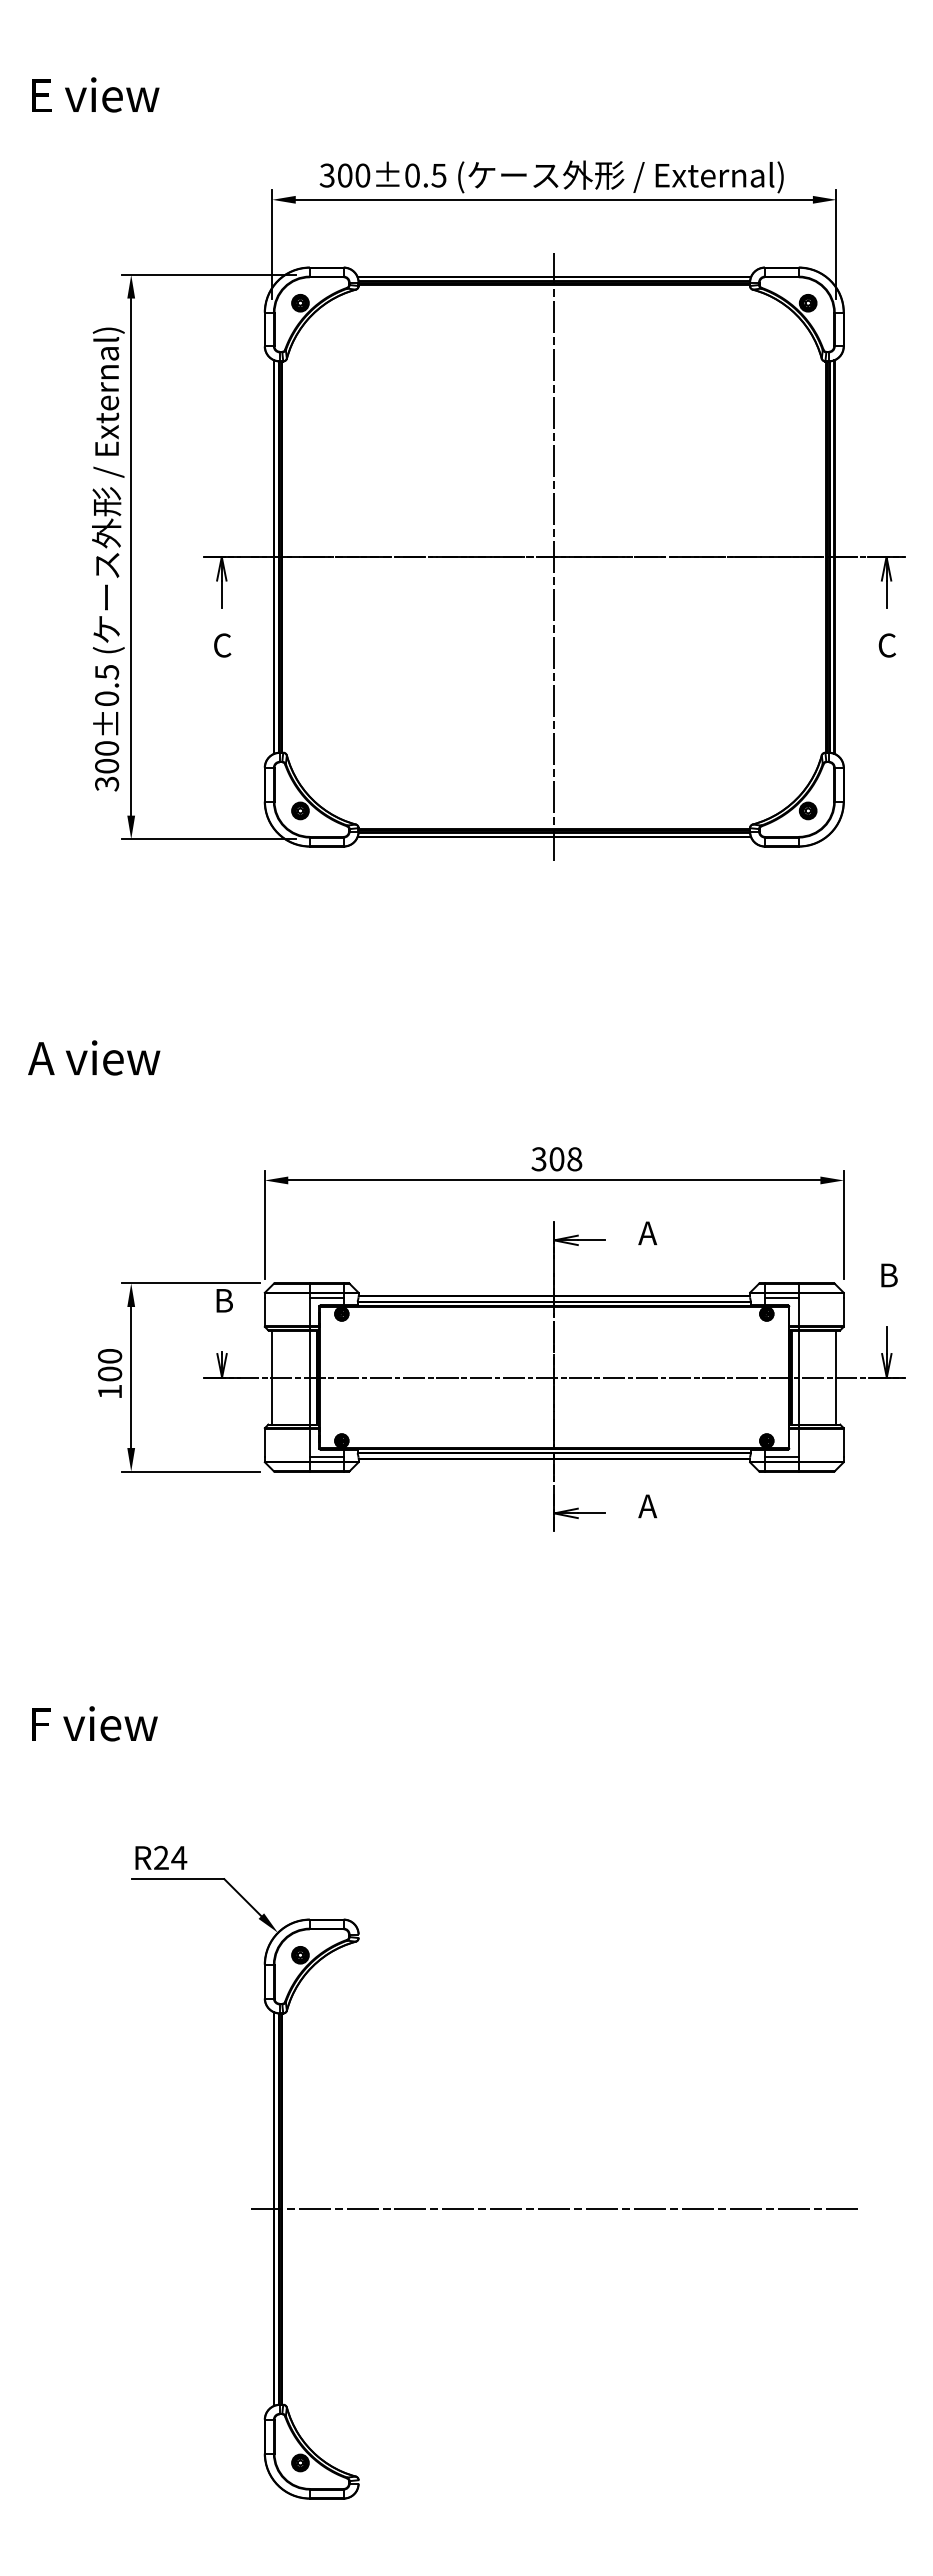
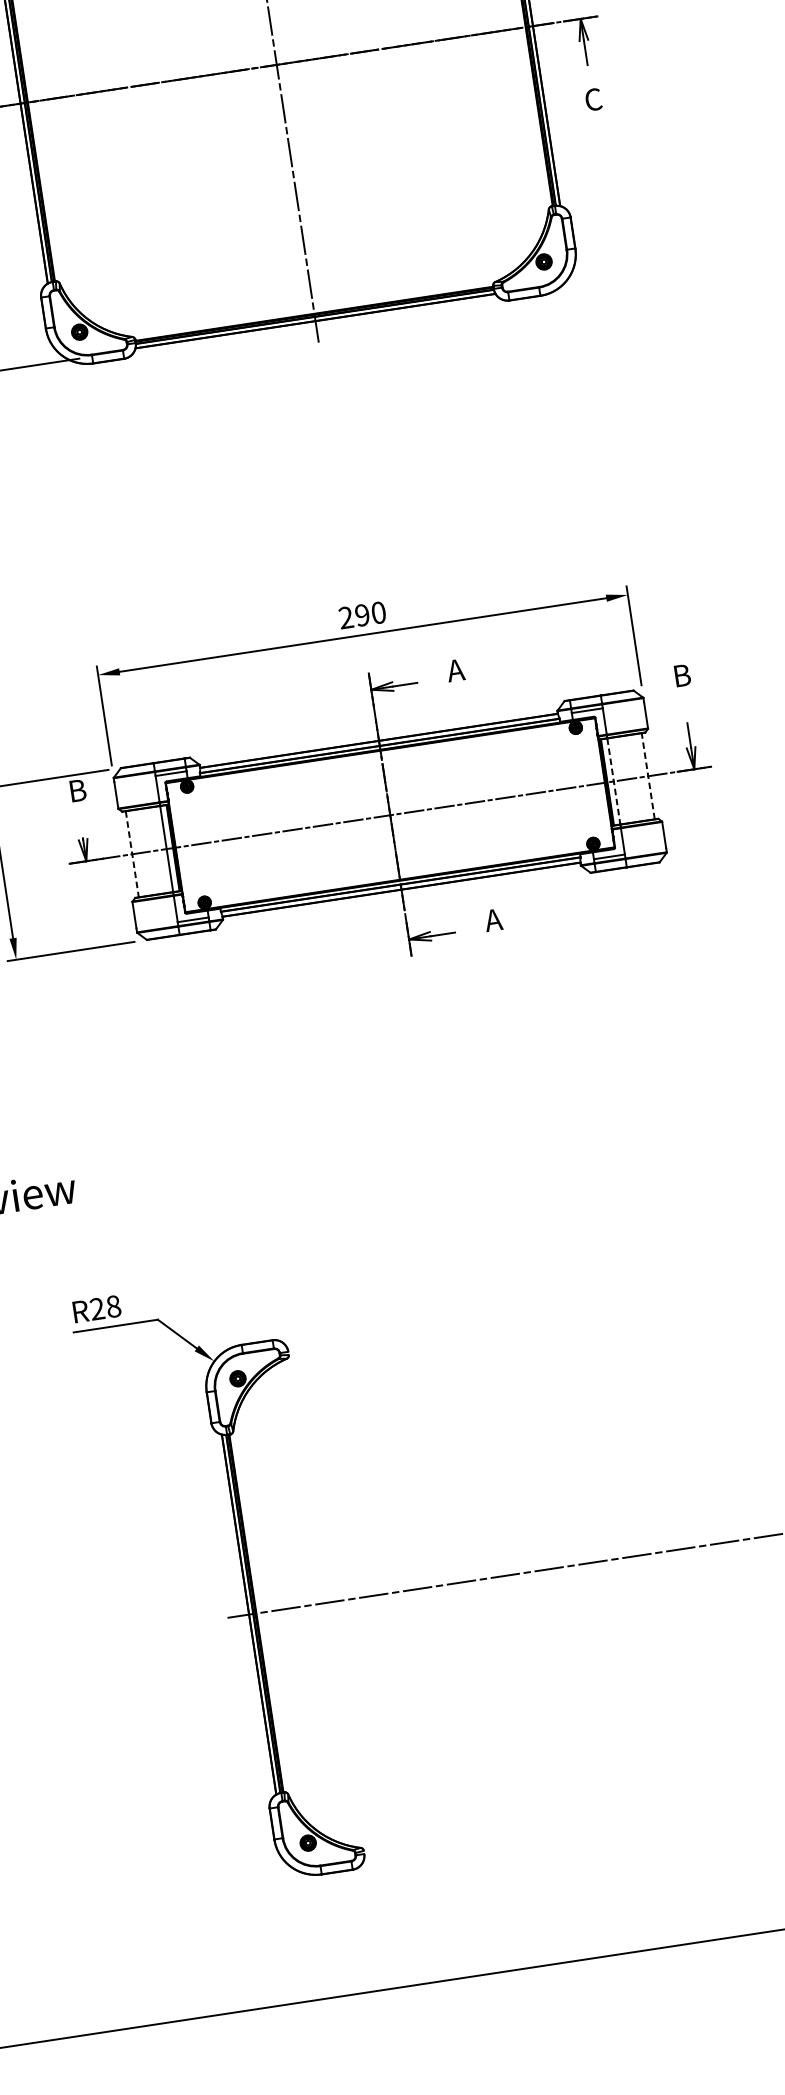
text: (556, 1159) -> (362, 615), 308 -> 290
line: (836, 1377) -> (648, 776), solid -> dashed
line: (272, 1378) -> (132, 855), solid -> dashed
line: (798, 1378) -> (613, 782), solid -> dashed
text: (179, 1858) -> (113, 1307), R24 -> R28

